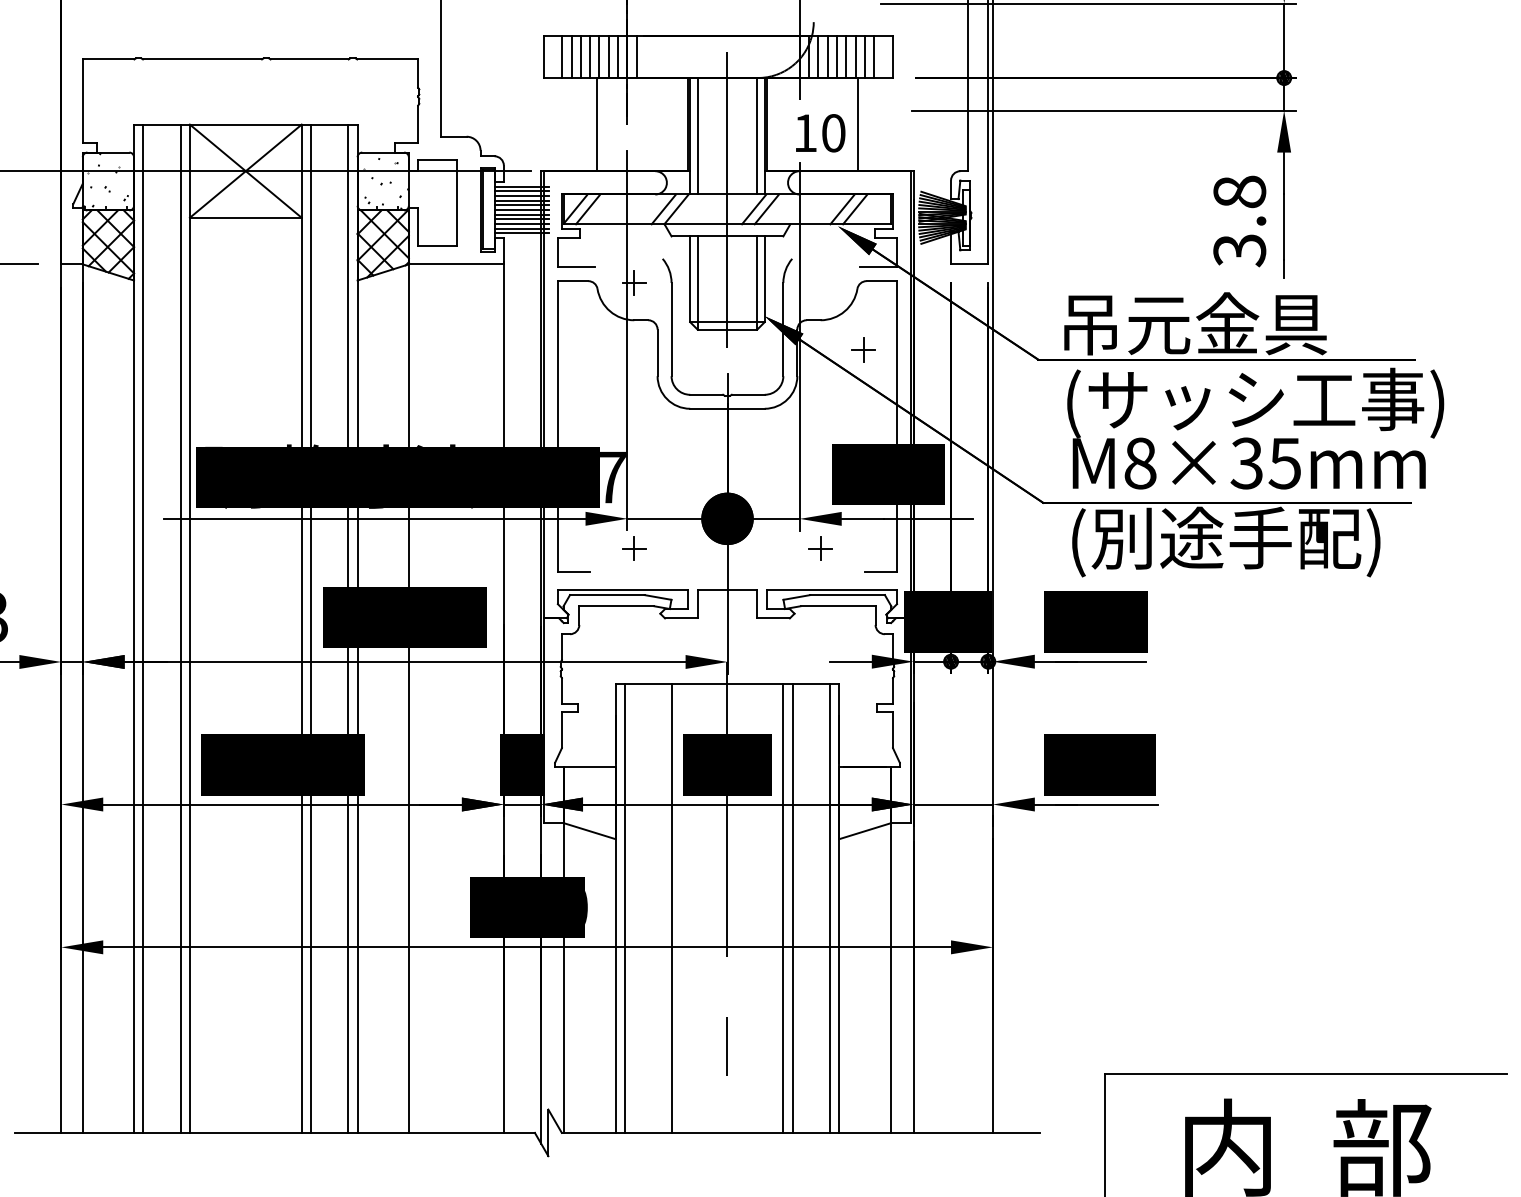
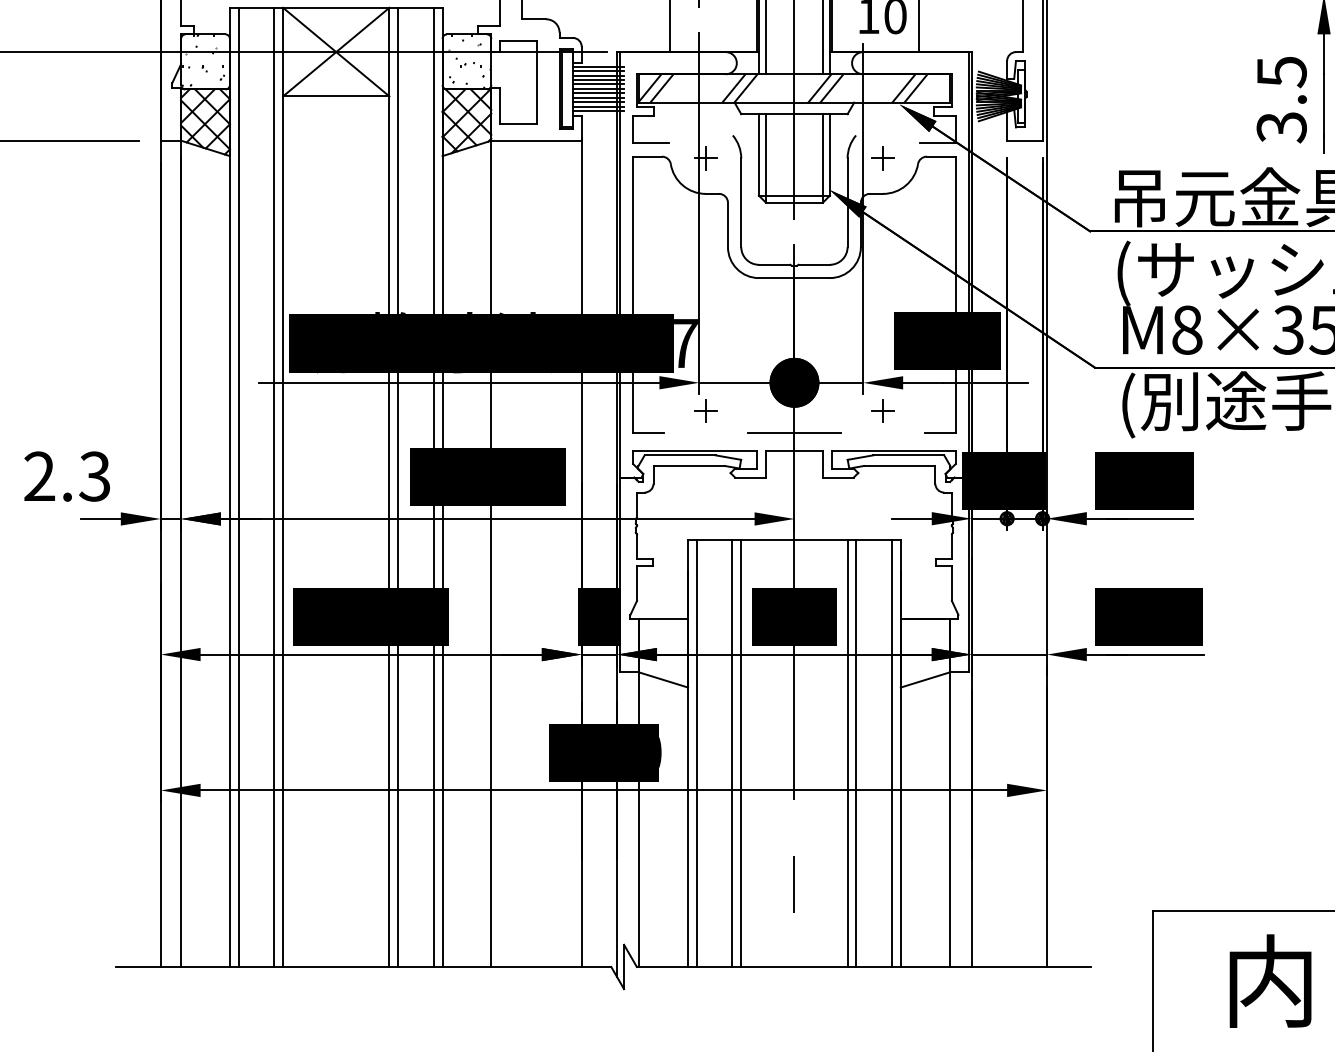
text: (1239, 192) -> (1281, 72), 3.8 -> 3.5
part: (863, 349) -> (882, 157), moved
line: (727, 571) -> (794, 432), added
line: (662, 907) -> (732, 752), added

